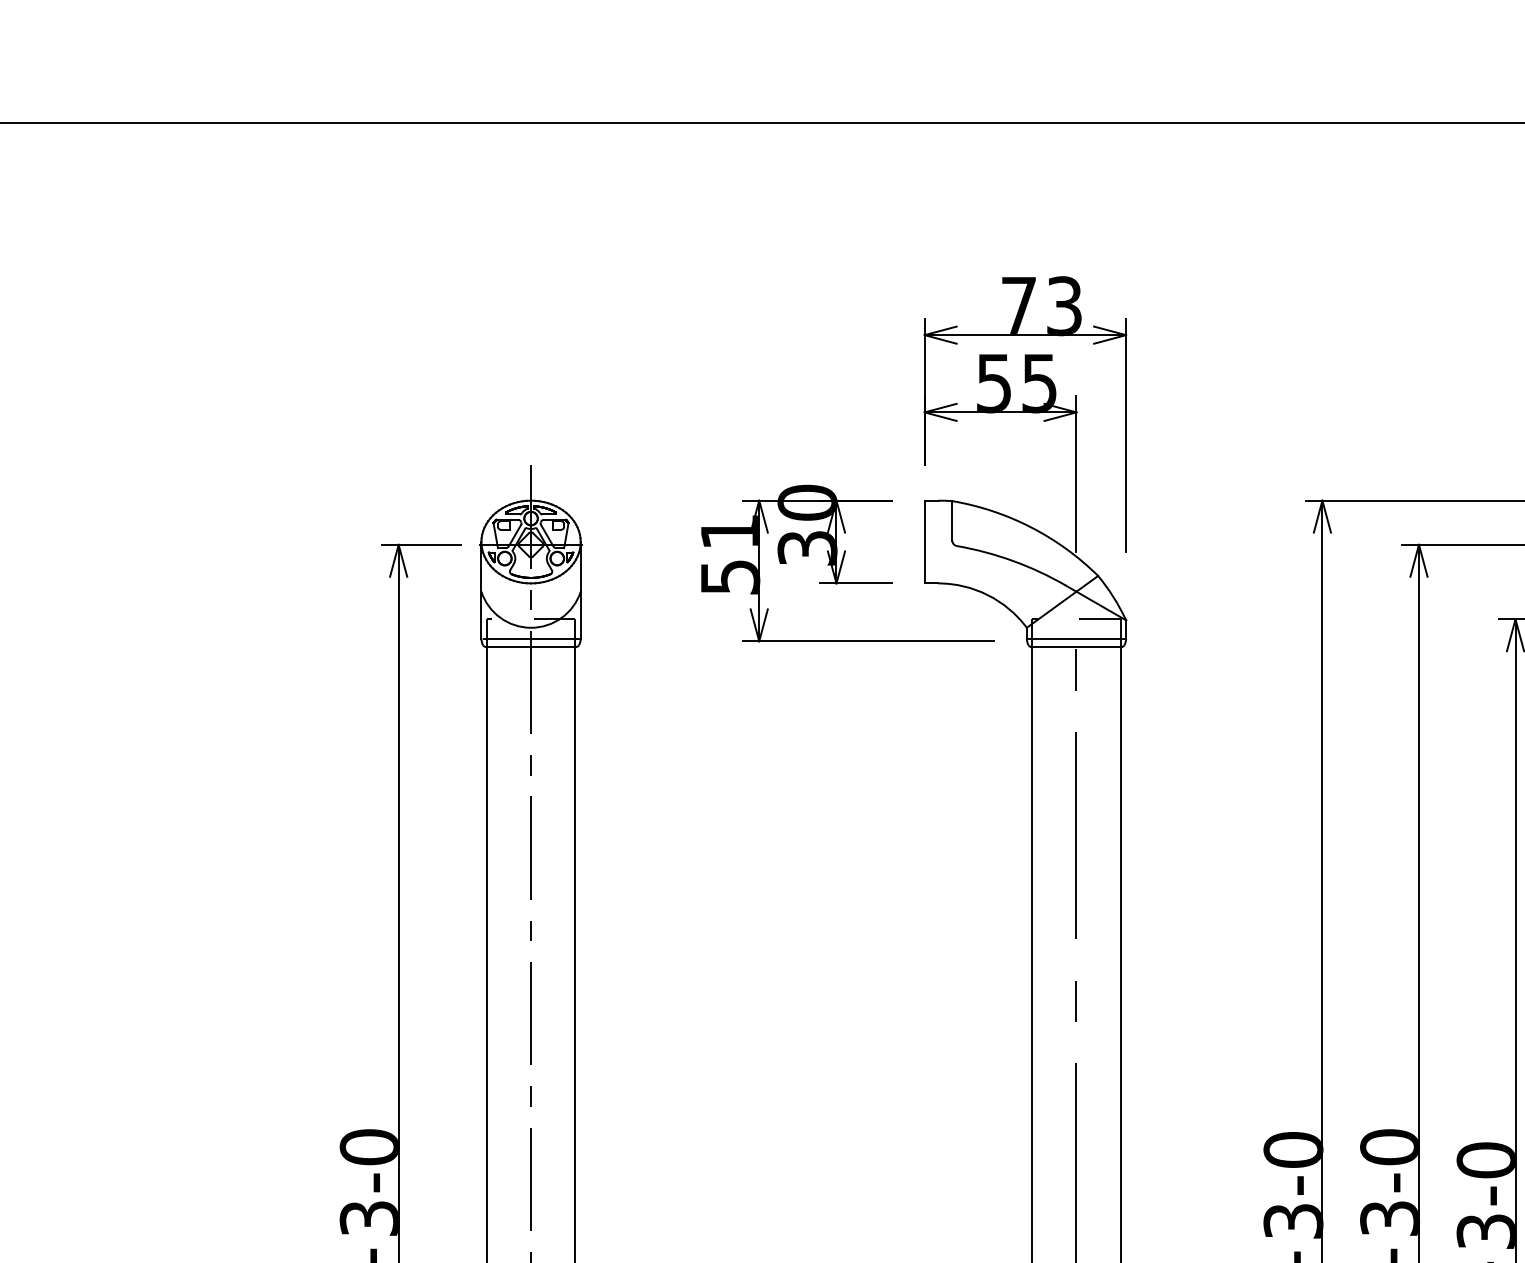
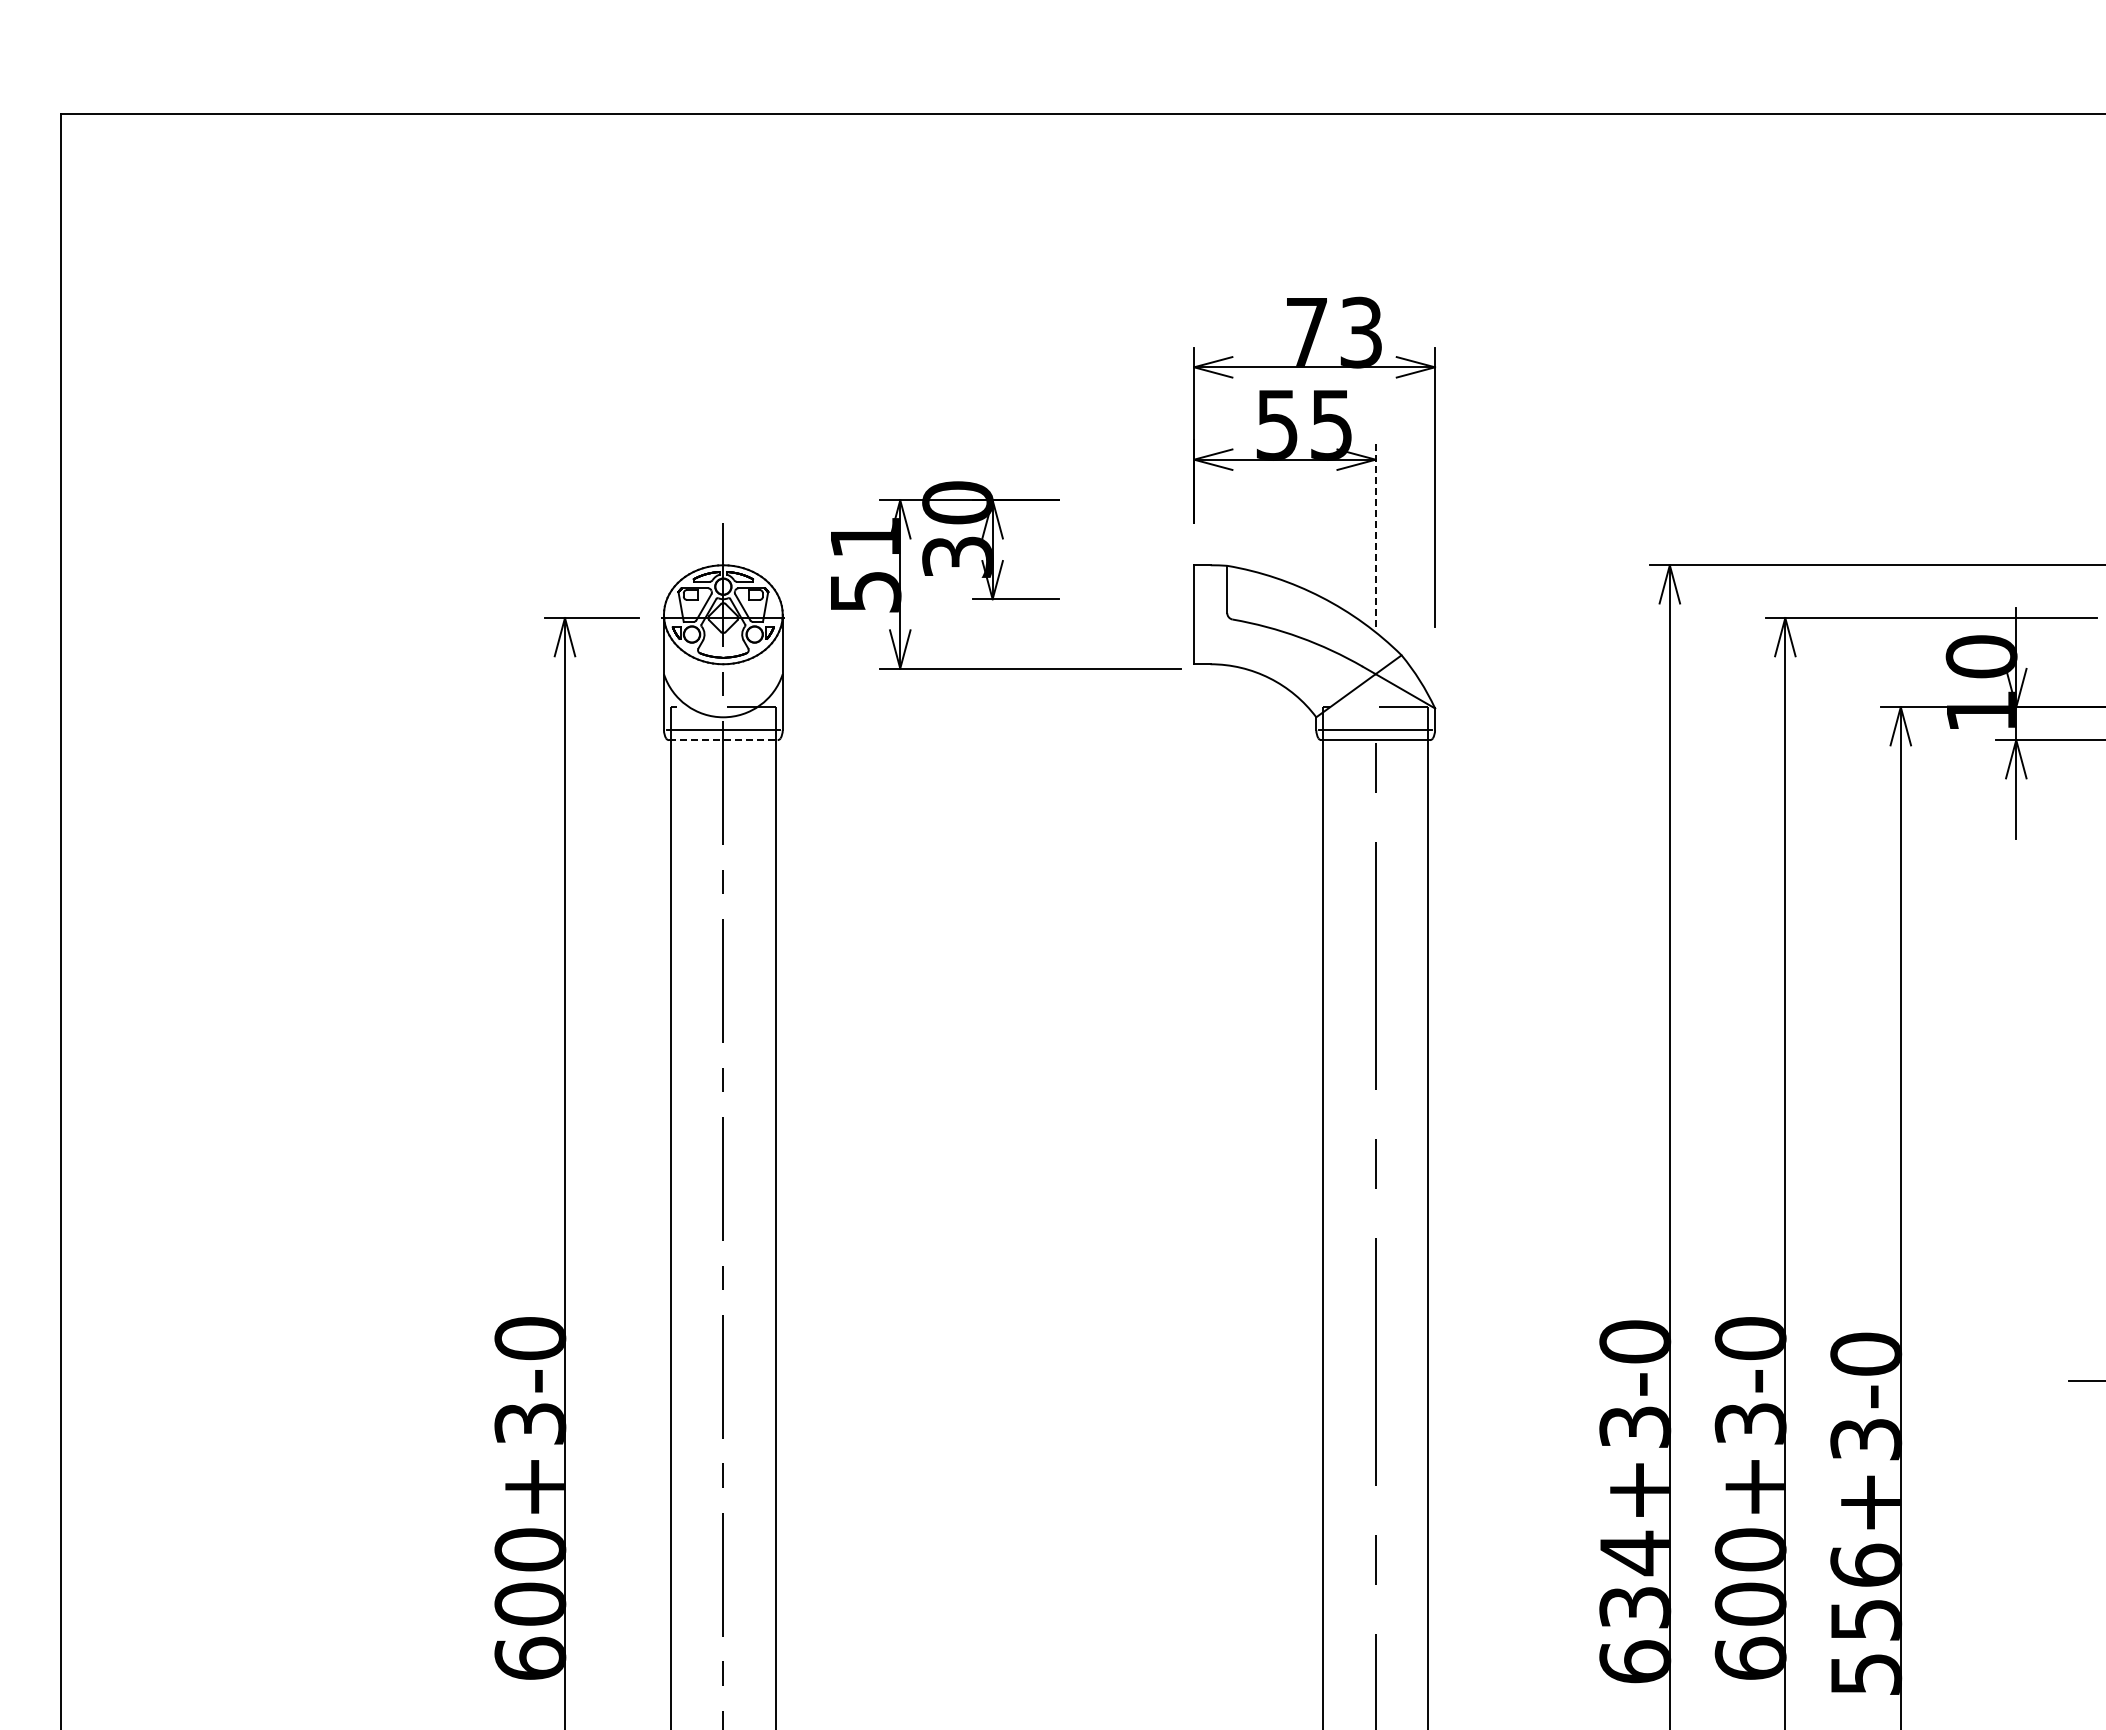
line: (1076, 474) -> (1375, 533), solid -> dashed
part: (843, 562) -> (1000, 574), moved
line: (531, 647) -> (723, 740), solid -> dashed

